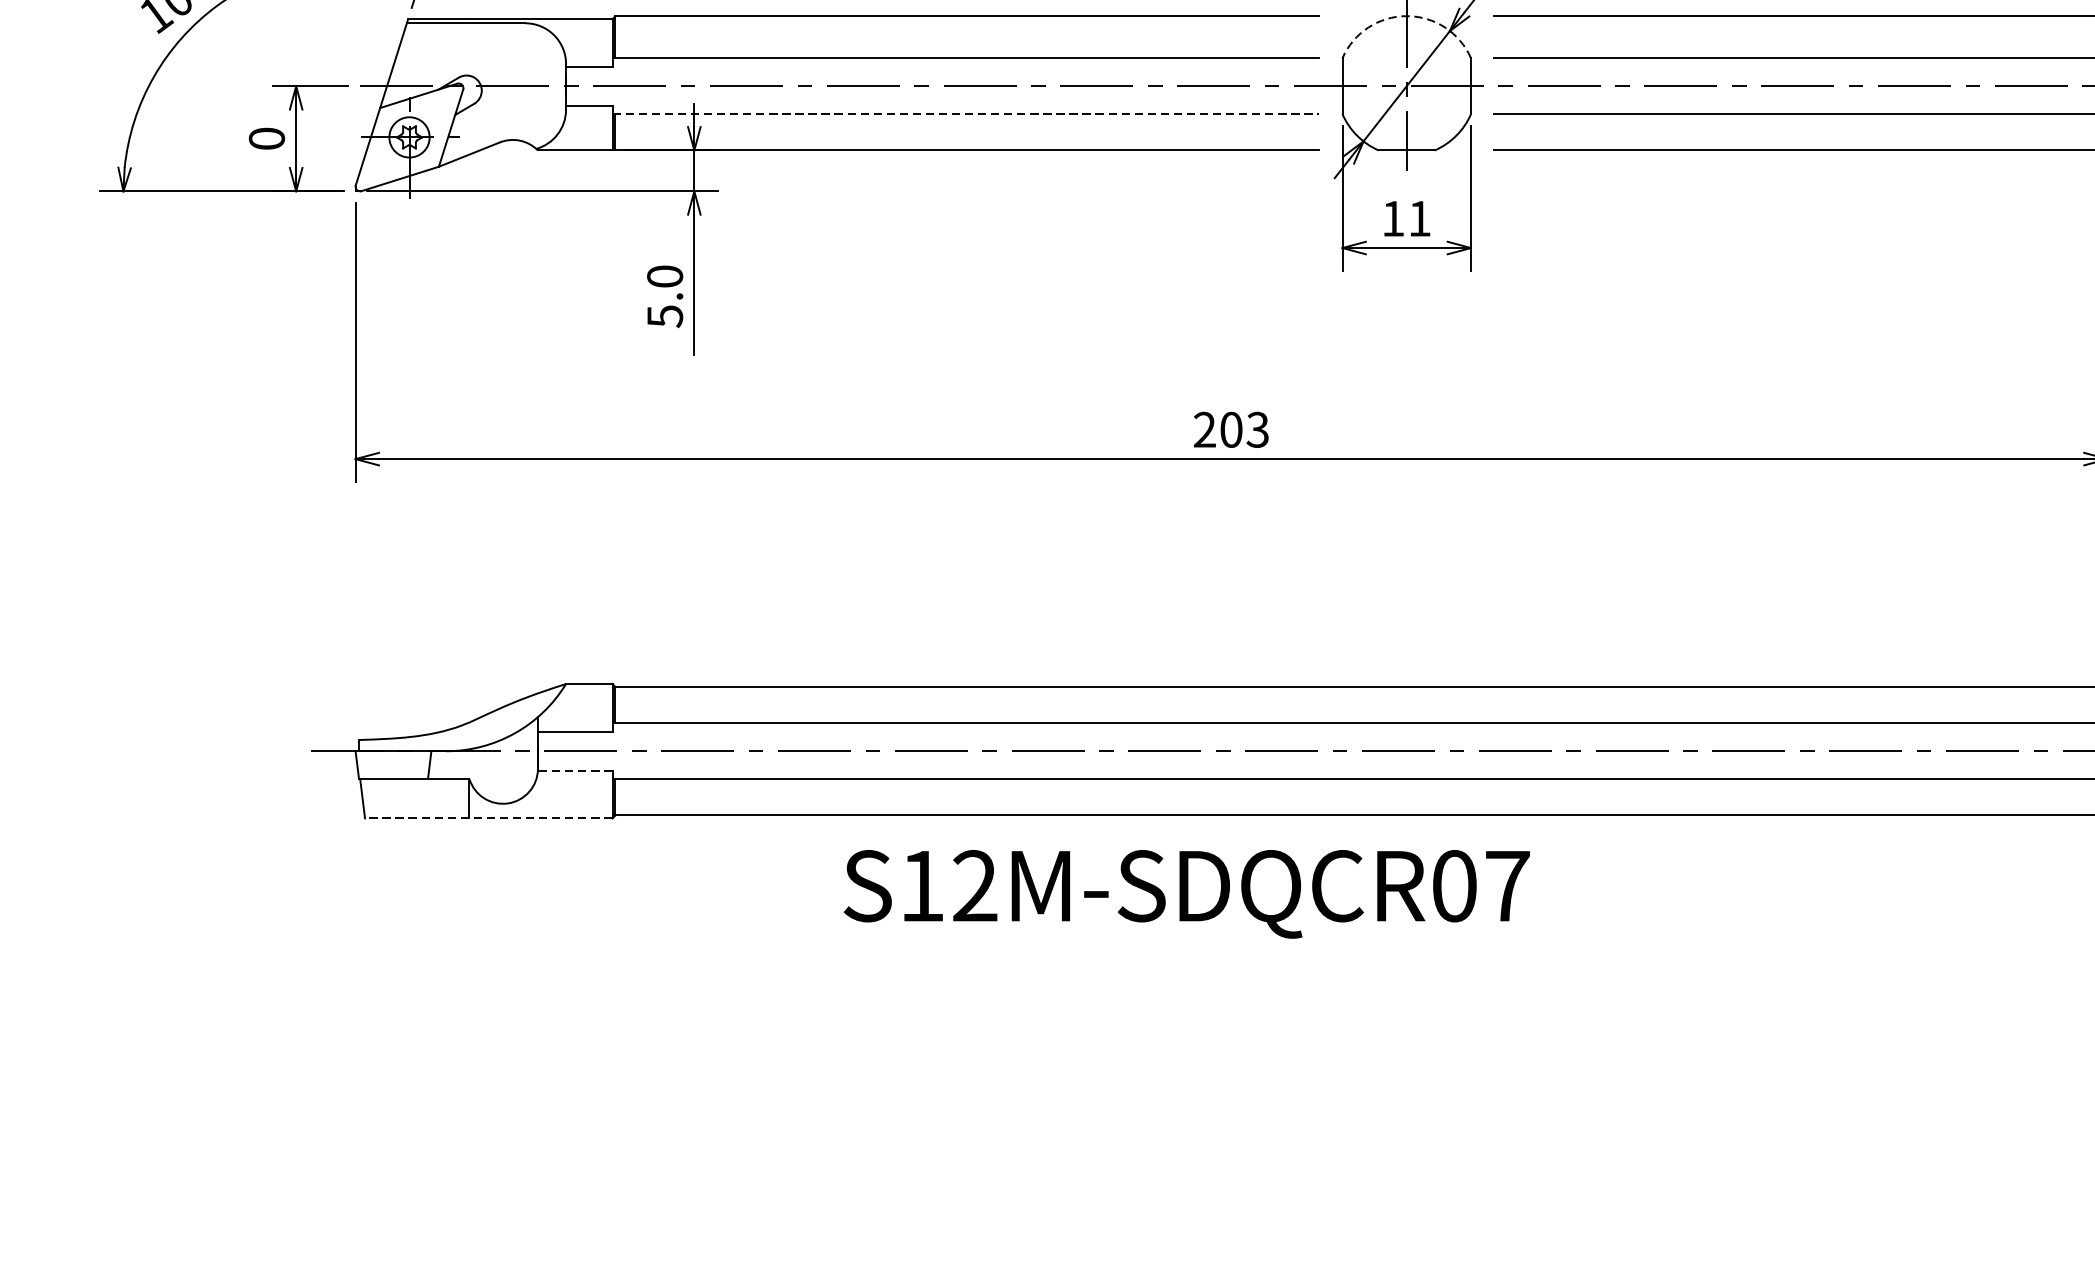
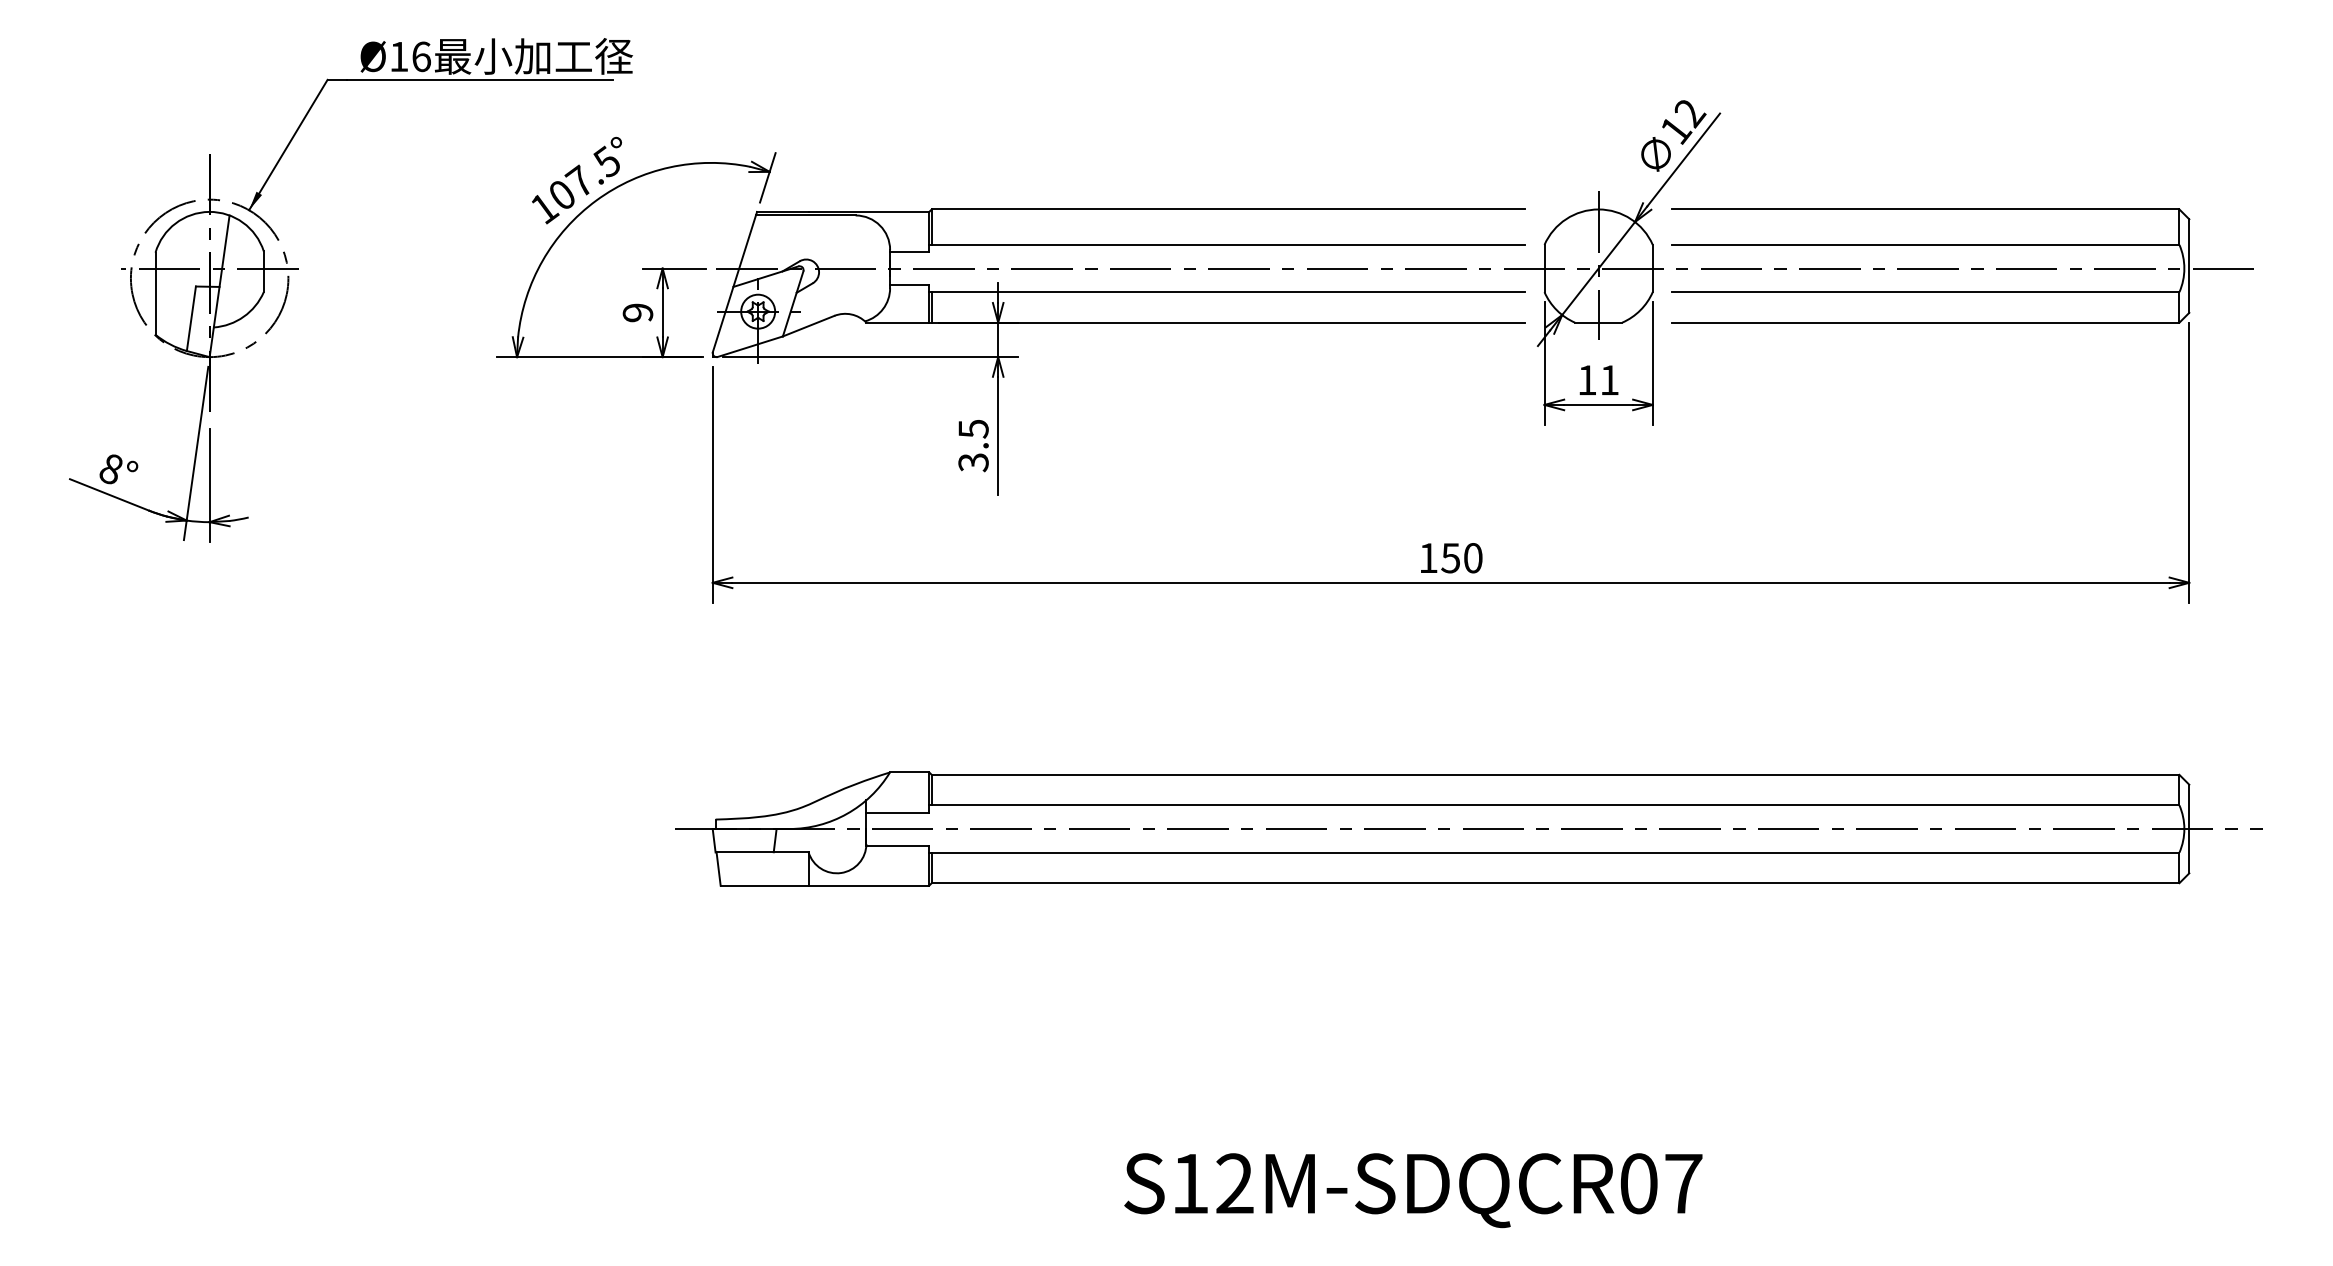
arc: (1406, 16) -> (1598, 209), dashed -> solid
line: (966, 114) -> (1227, 292), dashed -> solid
text: (266, 138) -> (637, 312), 0 -> 9
text: (665, 296) -> (973, 445), 5.0 -> 3.5
text: (1230, 430) -> (1450, 558), 203 -> 150
line: (574, 770) -> (897, 845), dashed -> solid
line: (488, 818) -> (824, 885), dashed -> solid
text: (1187, 894) -> (1413, 1190), moved

